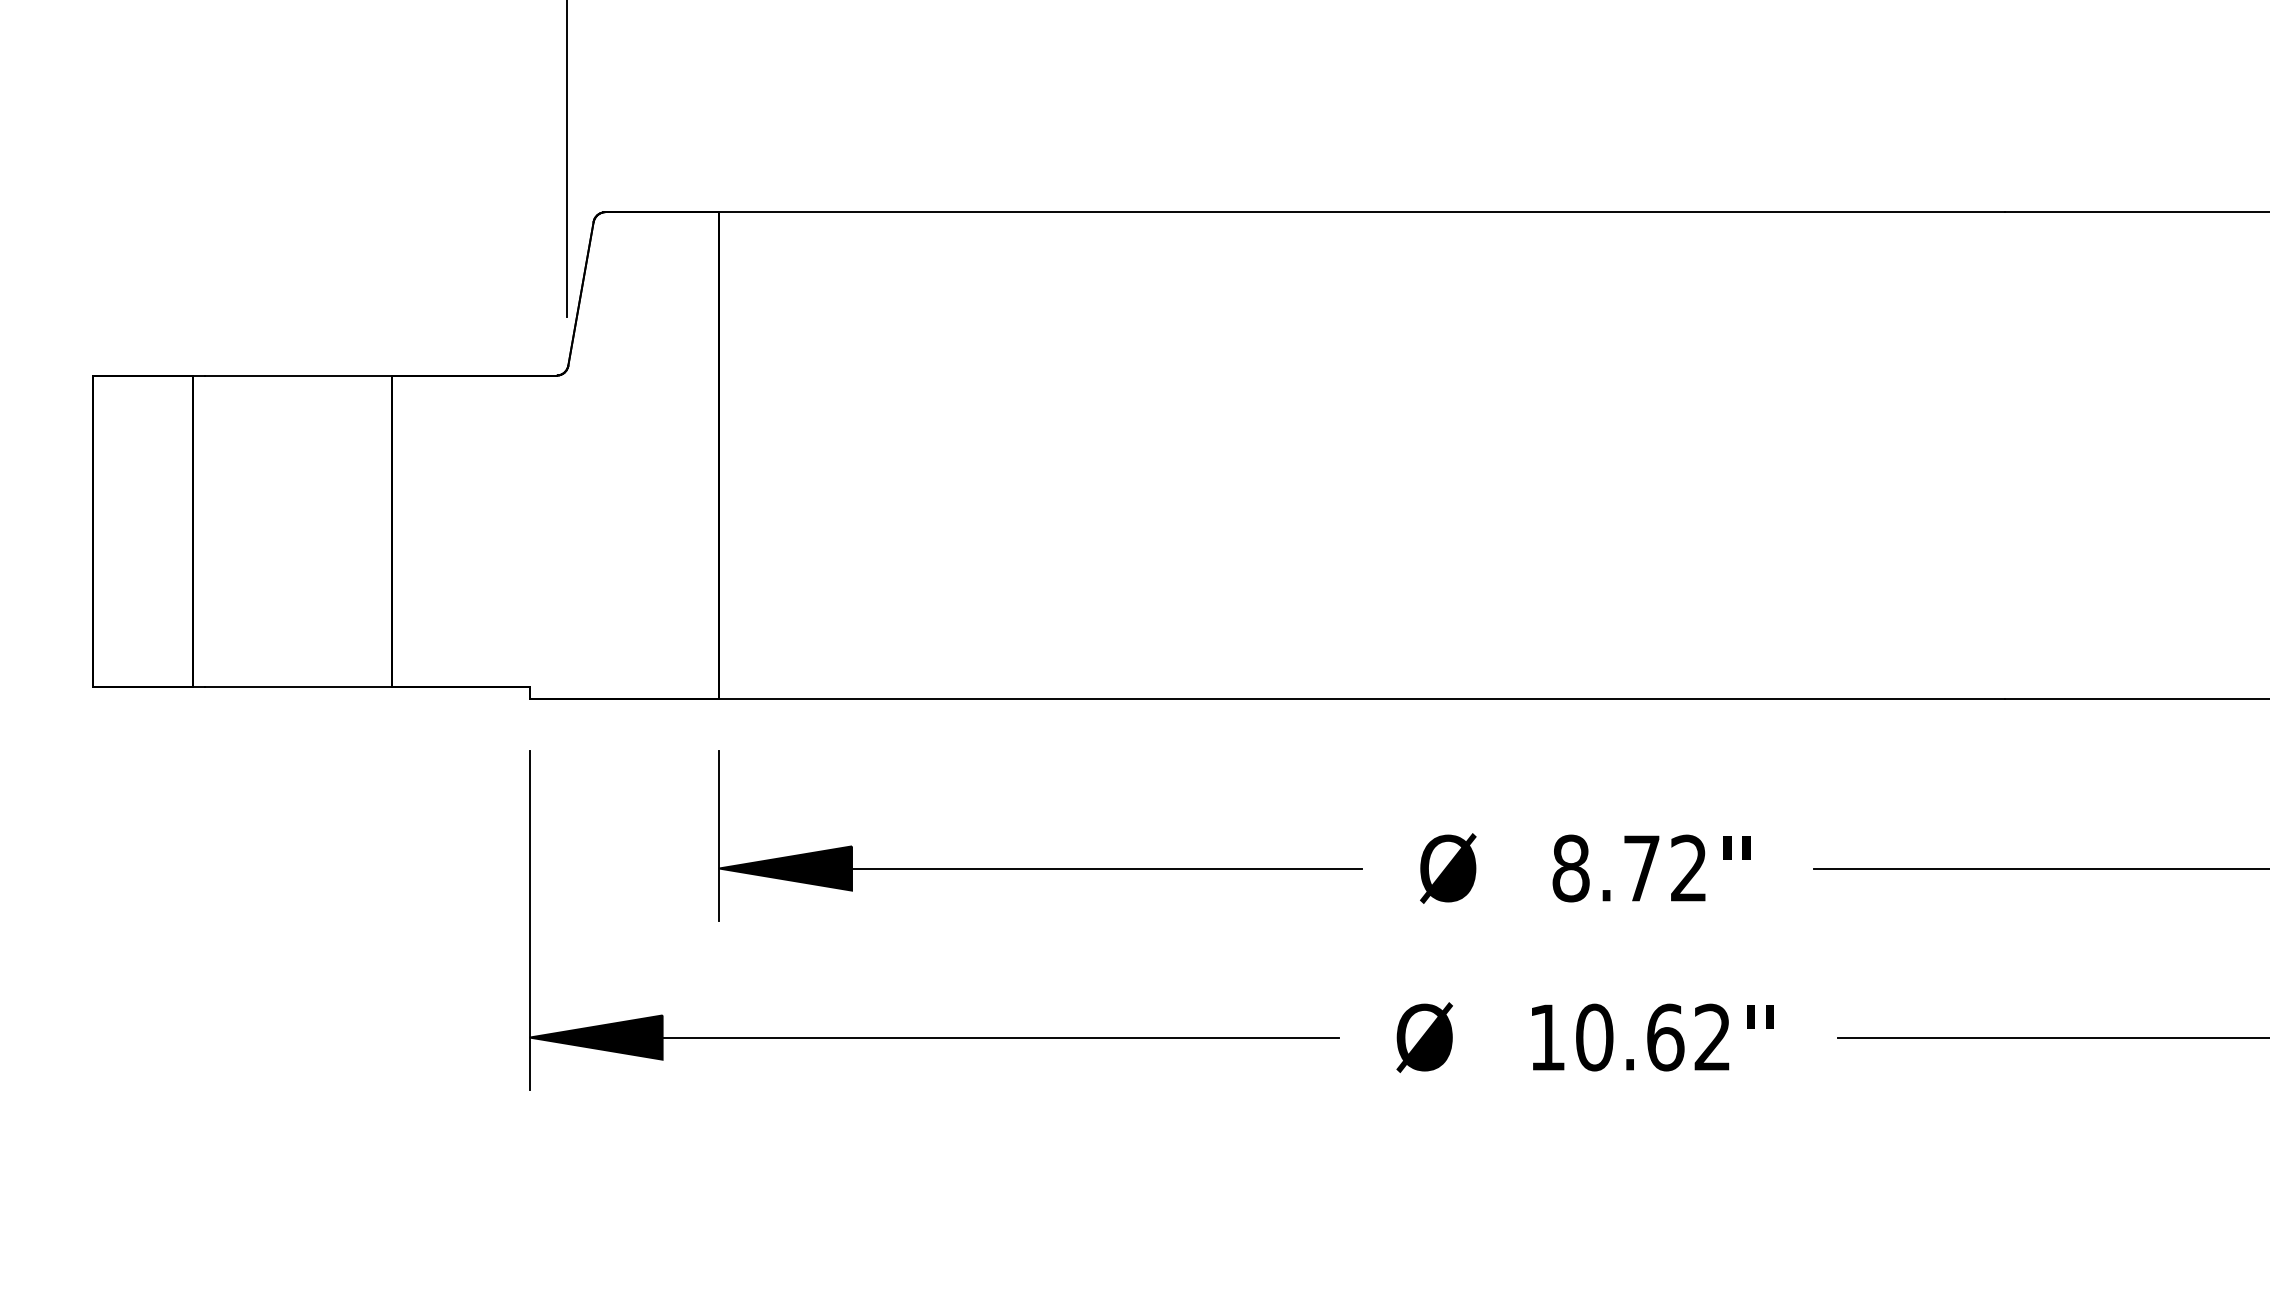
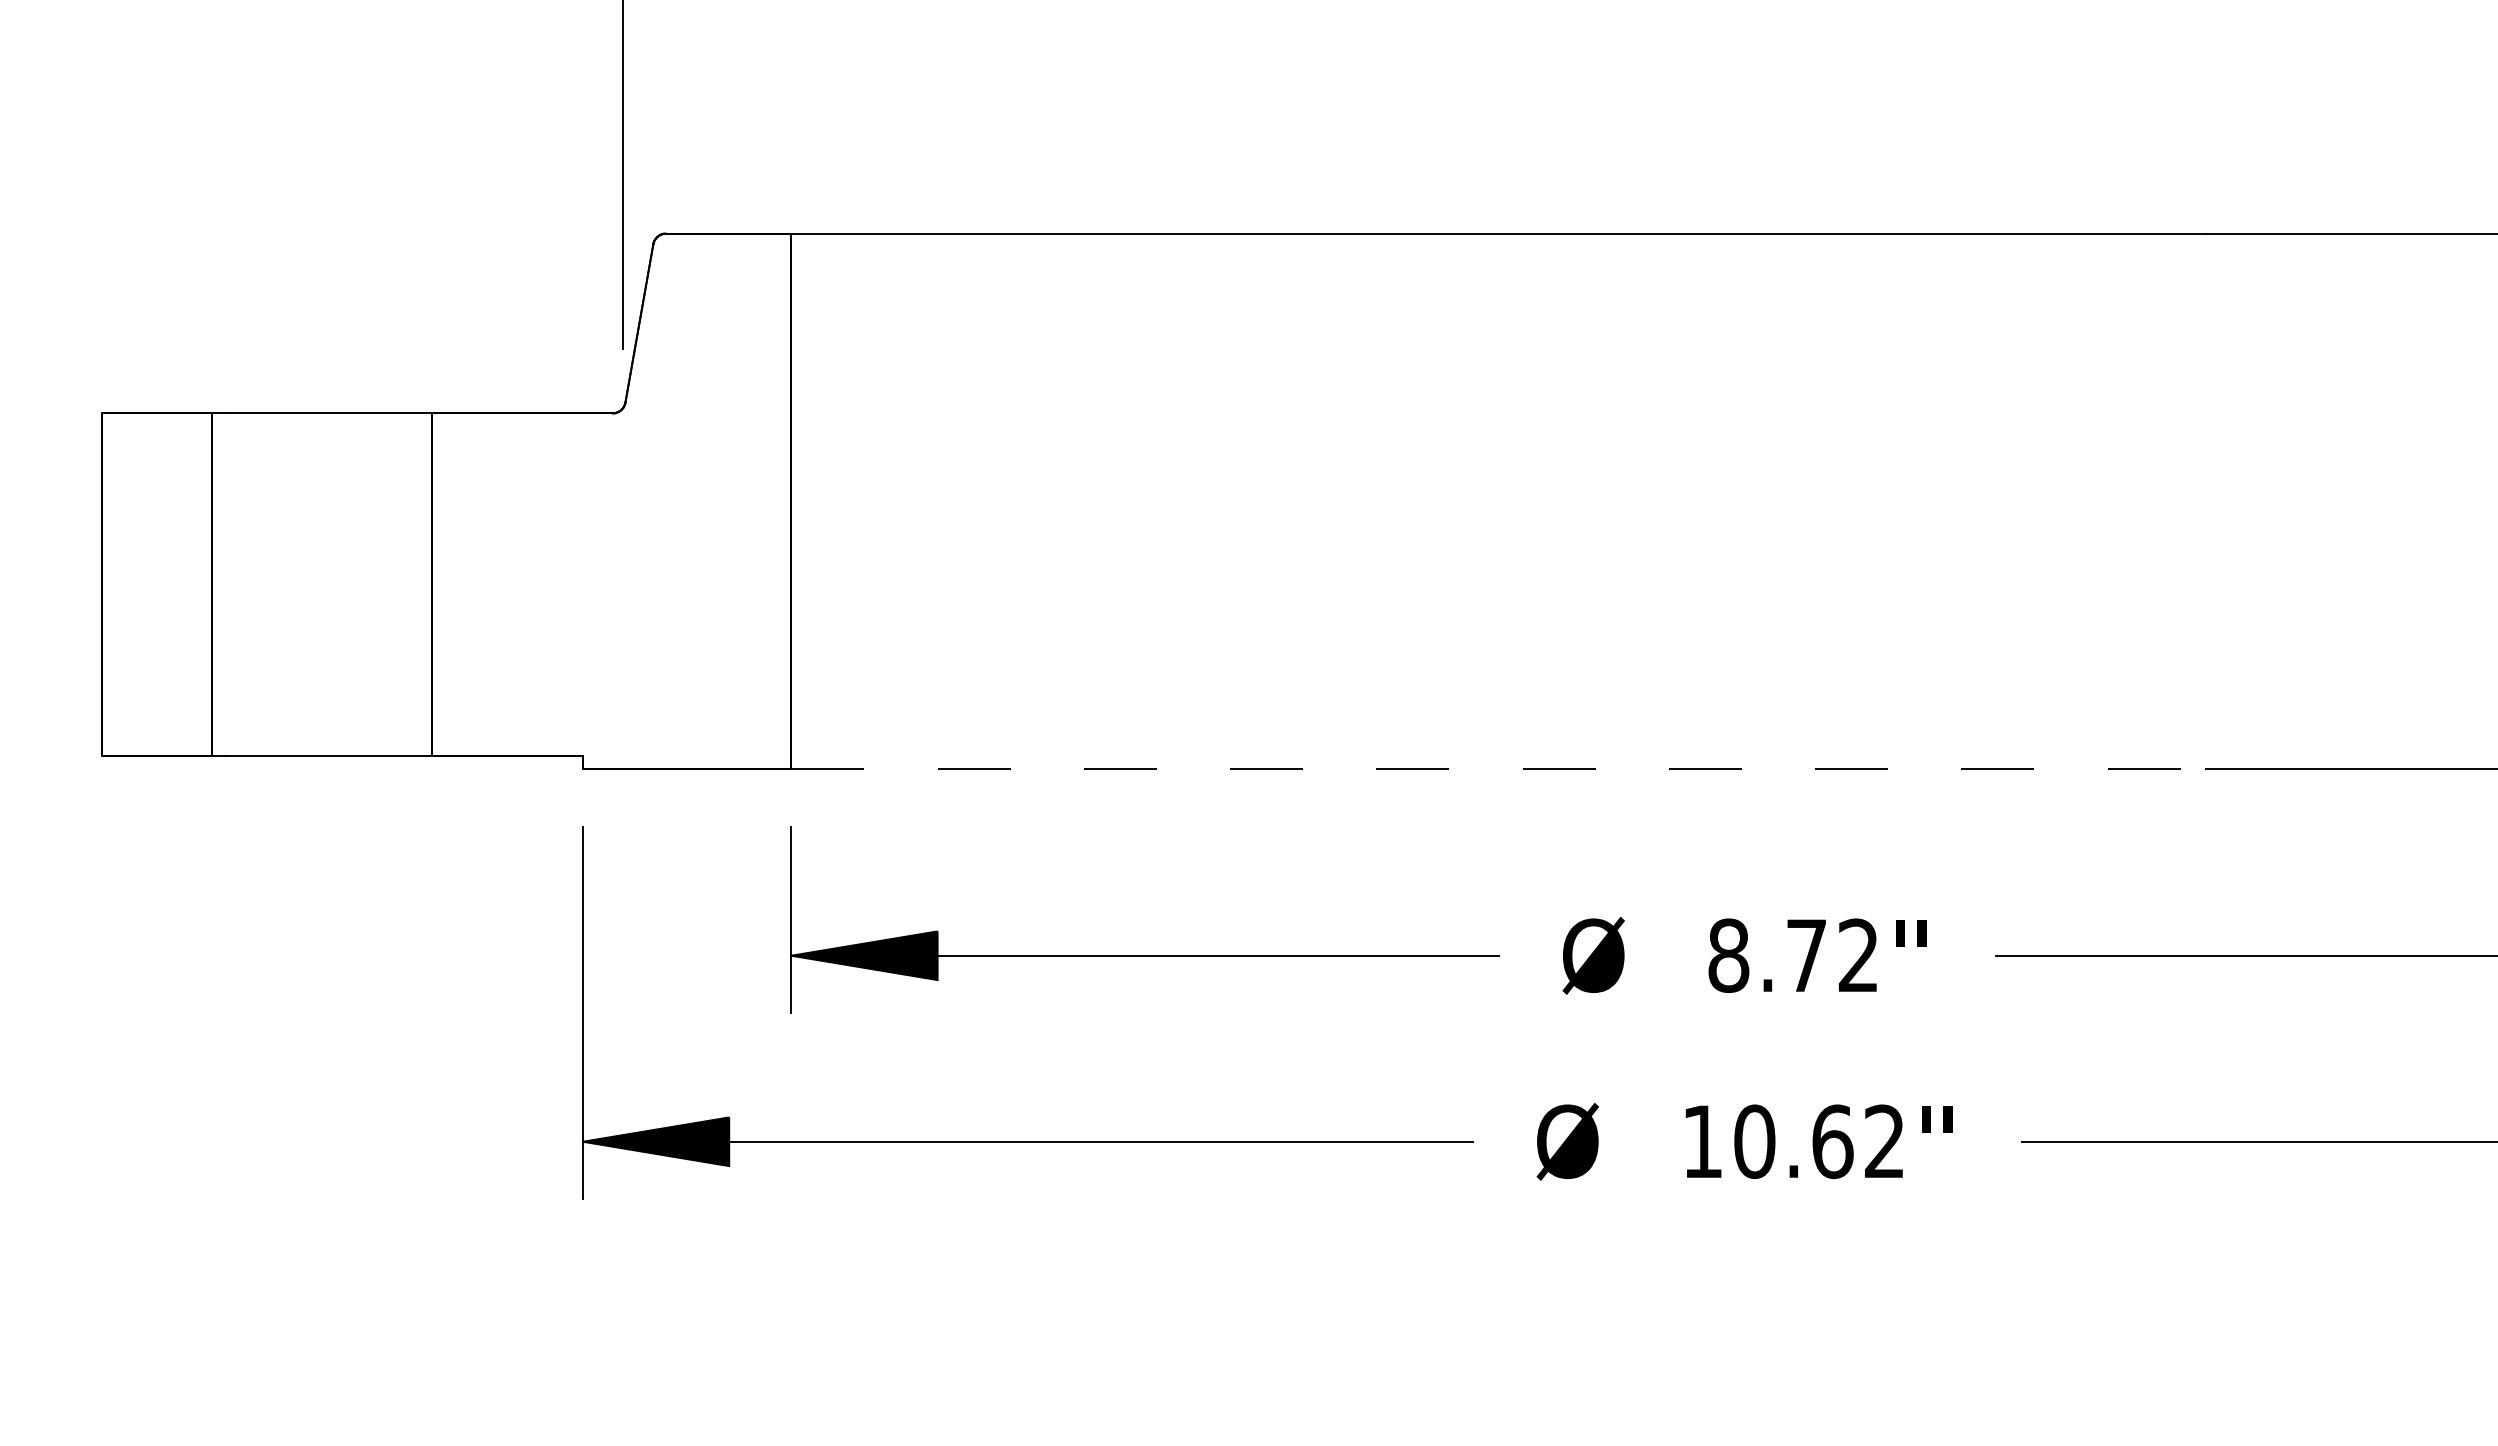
line: (1362, 699) -> (1499, 769), solid -> dashed

